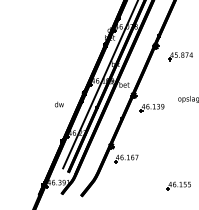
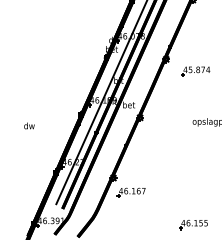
text: (59, 104) -> (29, 125), moved
part: (151, 108) -> (161, 133), removed

